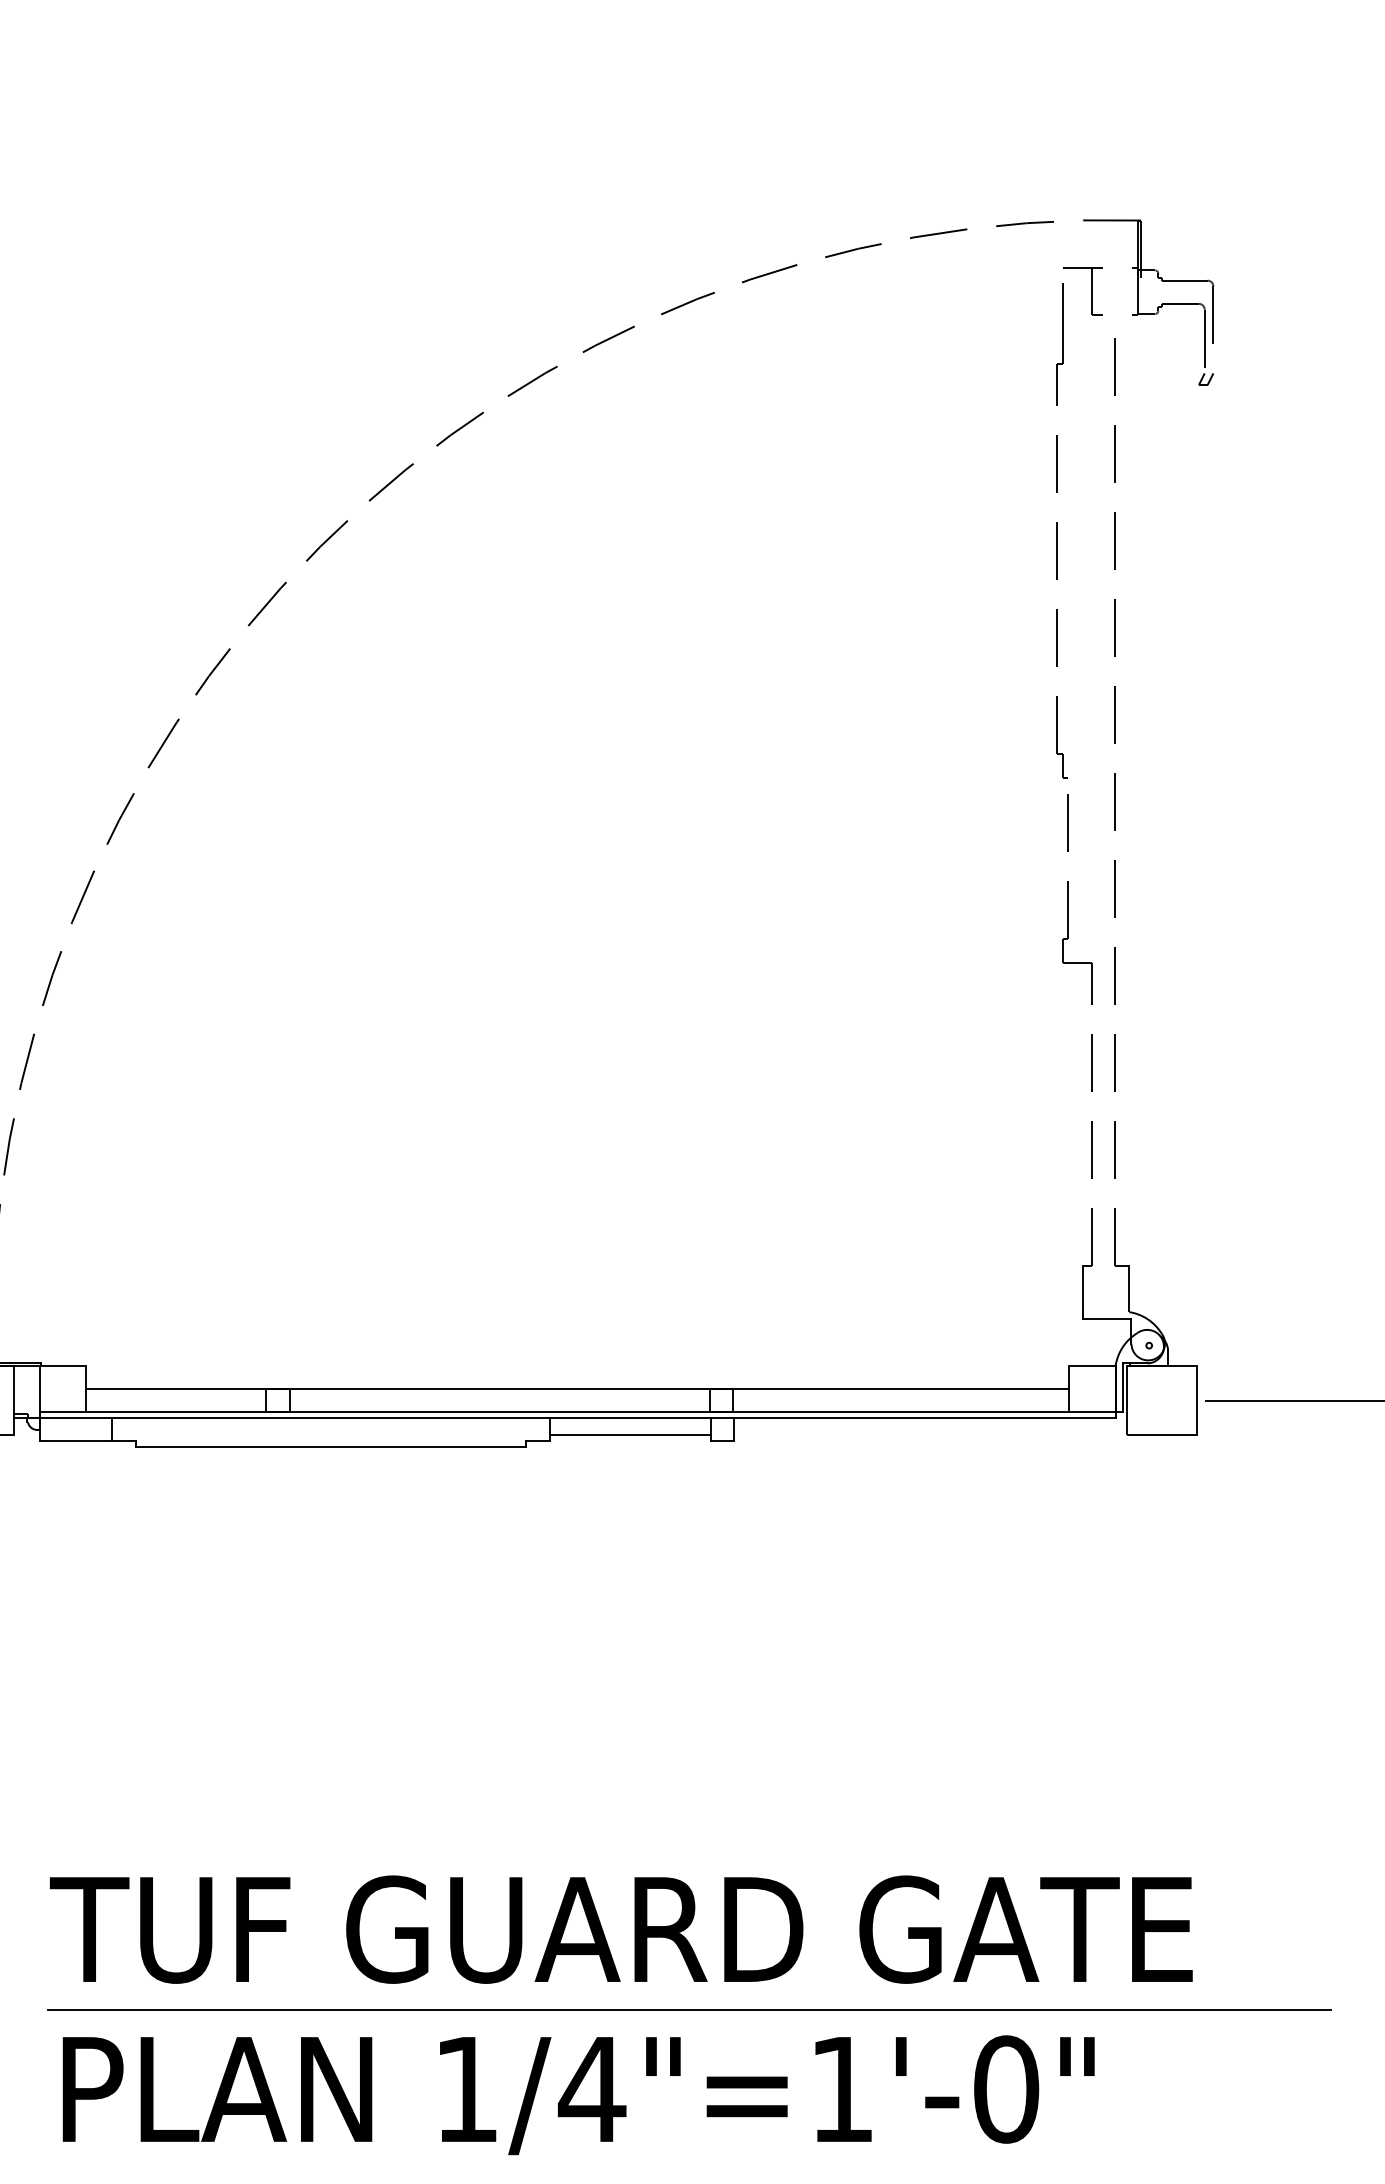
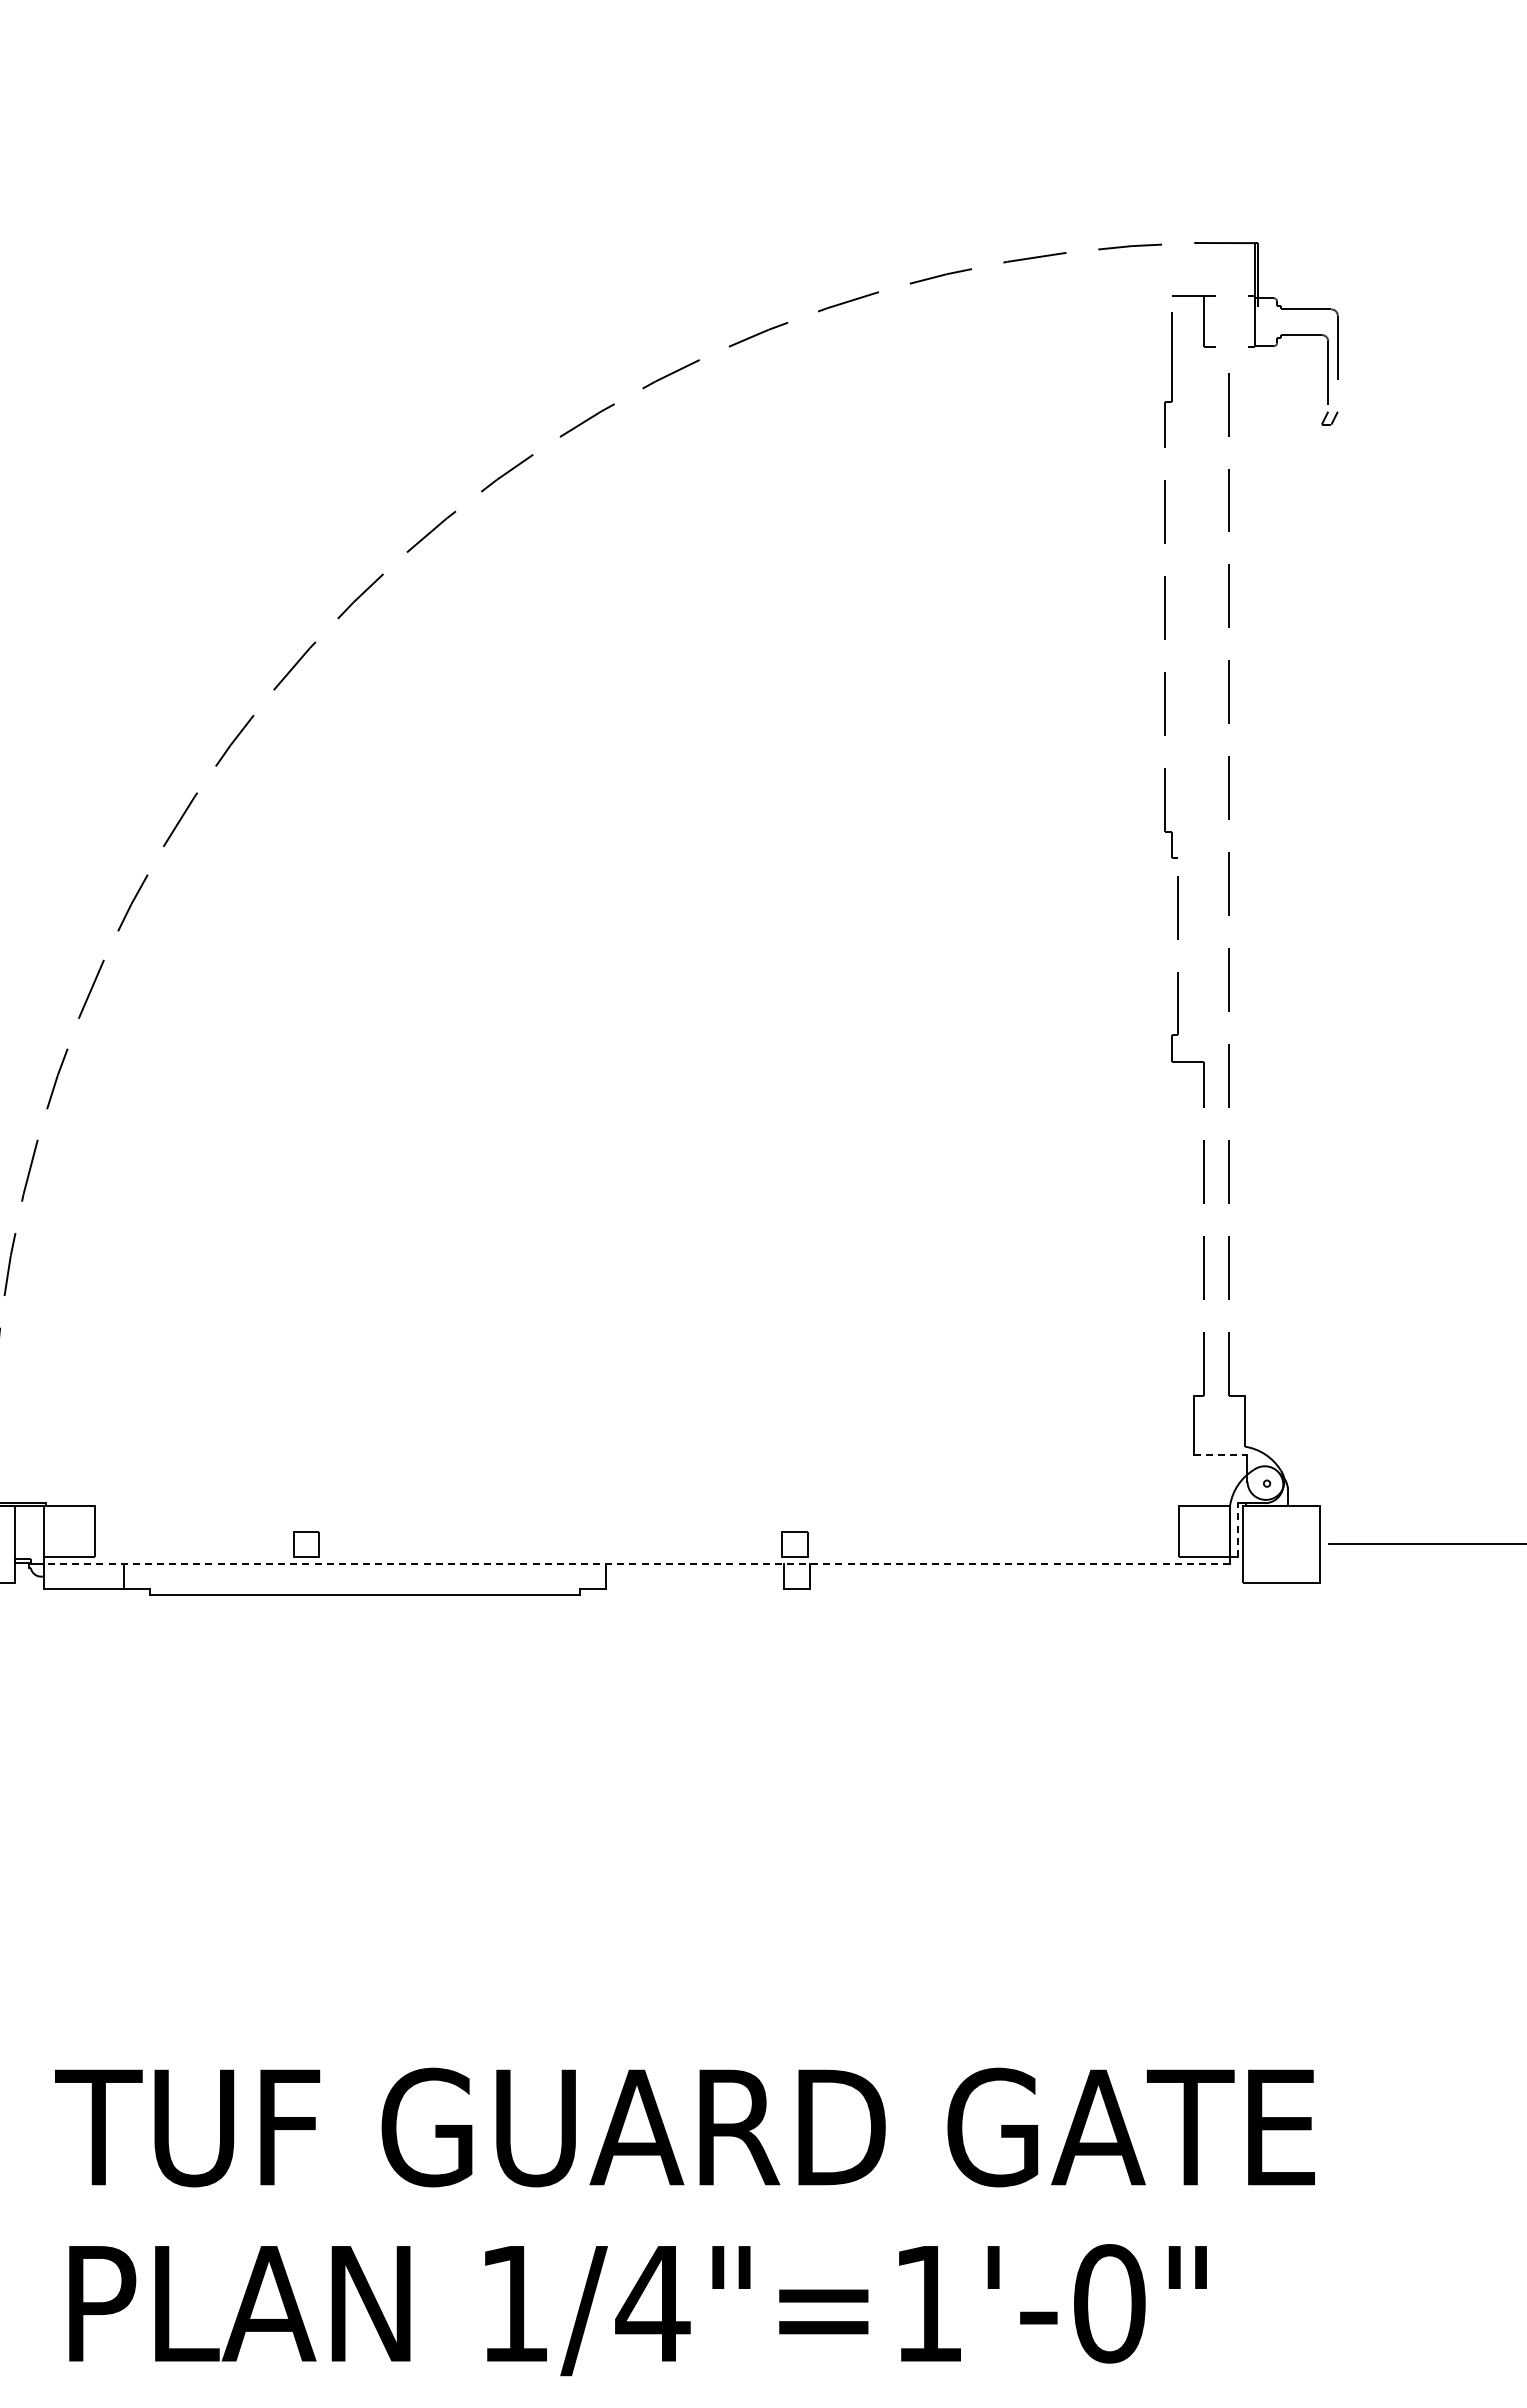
line: (1106, 1319) -> (1220, 1454), solid -> dashed
line: (1123, 1387) -> (1238, 1529), solid -> dashed
line: (577, 1389) -> (636, 1531), removed
line: (577, 1412) -> (636, 1557), removed
line: (578, 1418) -> (637, 1563), solid -> dashed
line: (629, 1435) -> (694, 1582), removed
line: (688, 2010) -> (759, 2216), removed

